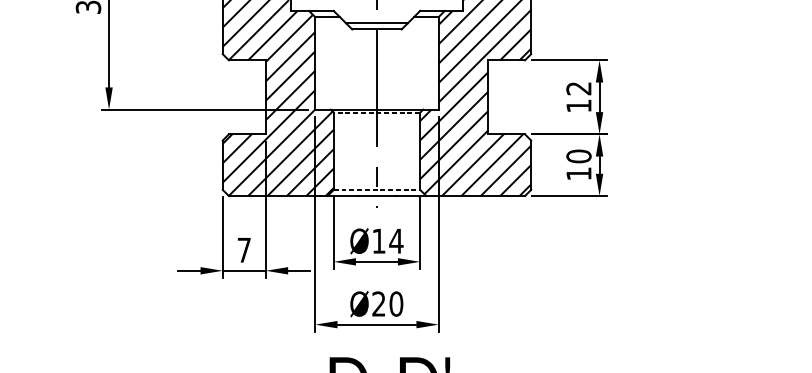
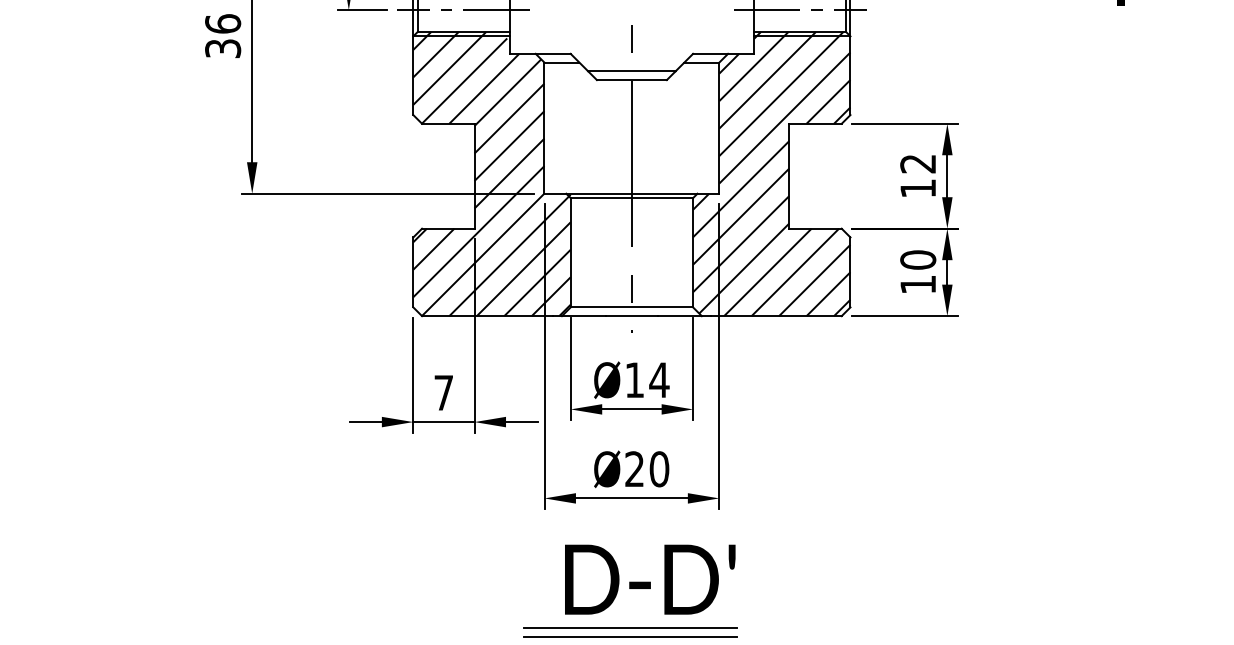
line: (376, 113) -> (631, 198), dashed -> solid
line: (377, 189) -> (632, 307), dashed -> solid

